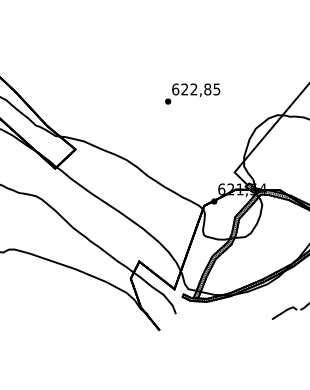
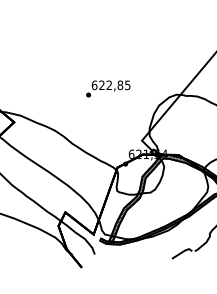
text: (192, 93) -> (108, 88), moved

